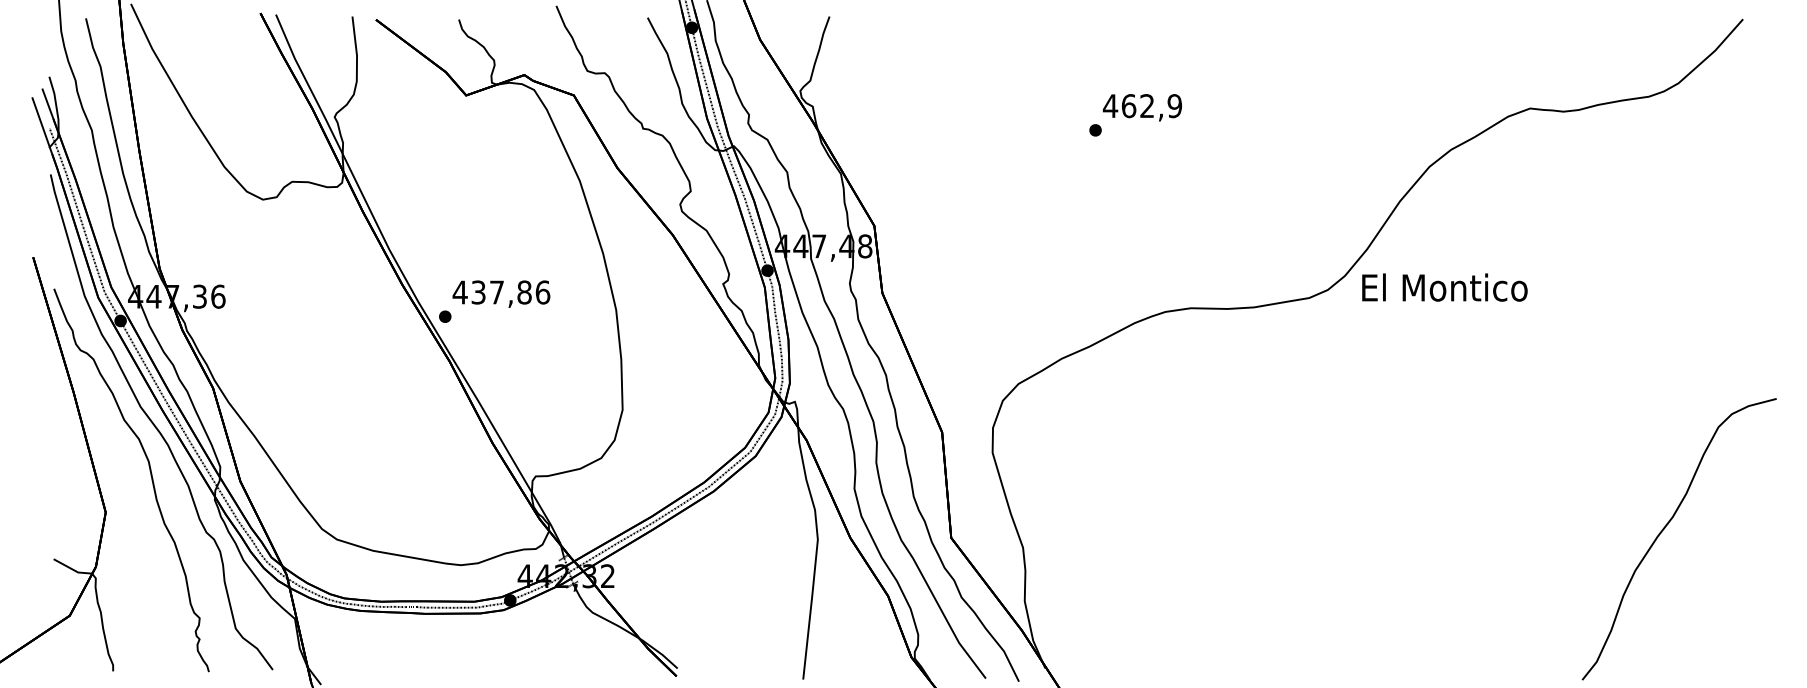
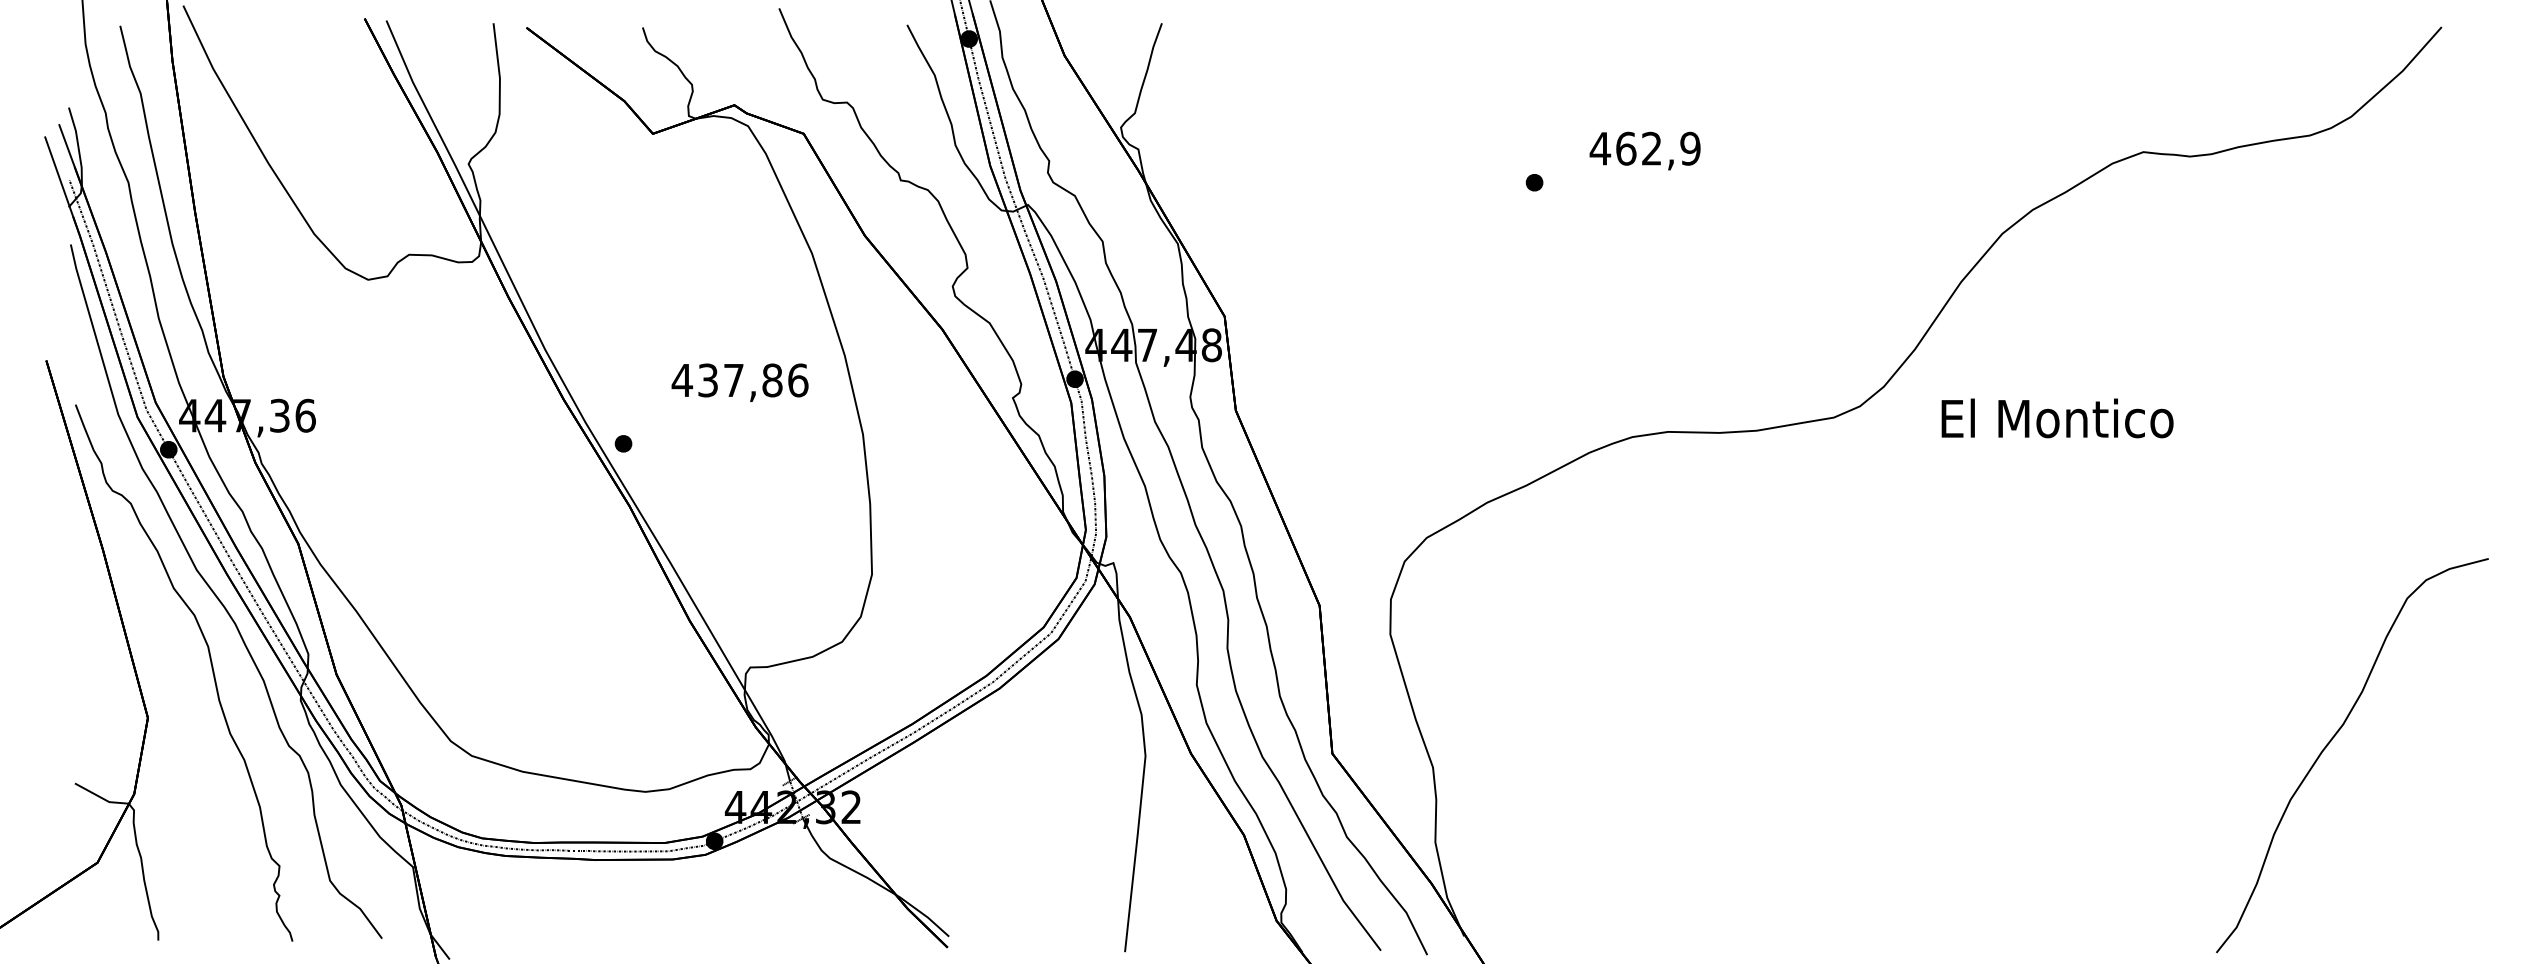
text: (1142, 107) -> (1645, 150), moved
text: (1444, 287) -> (2057, 418), moved
text: (501, 293) -> (740, 381), moved

